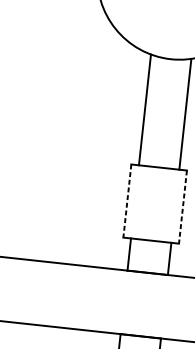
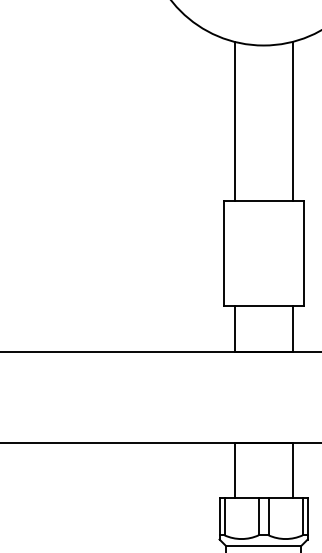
line: (127, 201) -> (223, 253), dashed -> solid
line: (182, 207) -> (303, 253), dashed -> solid

